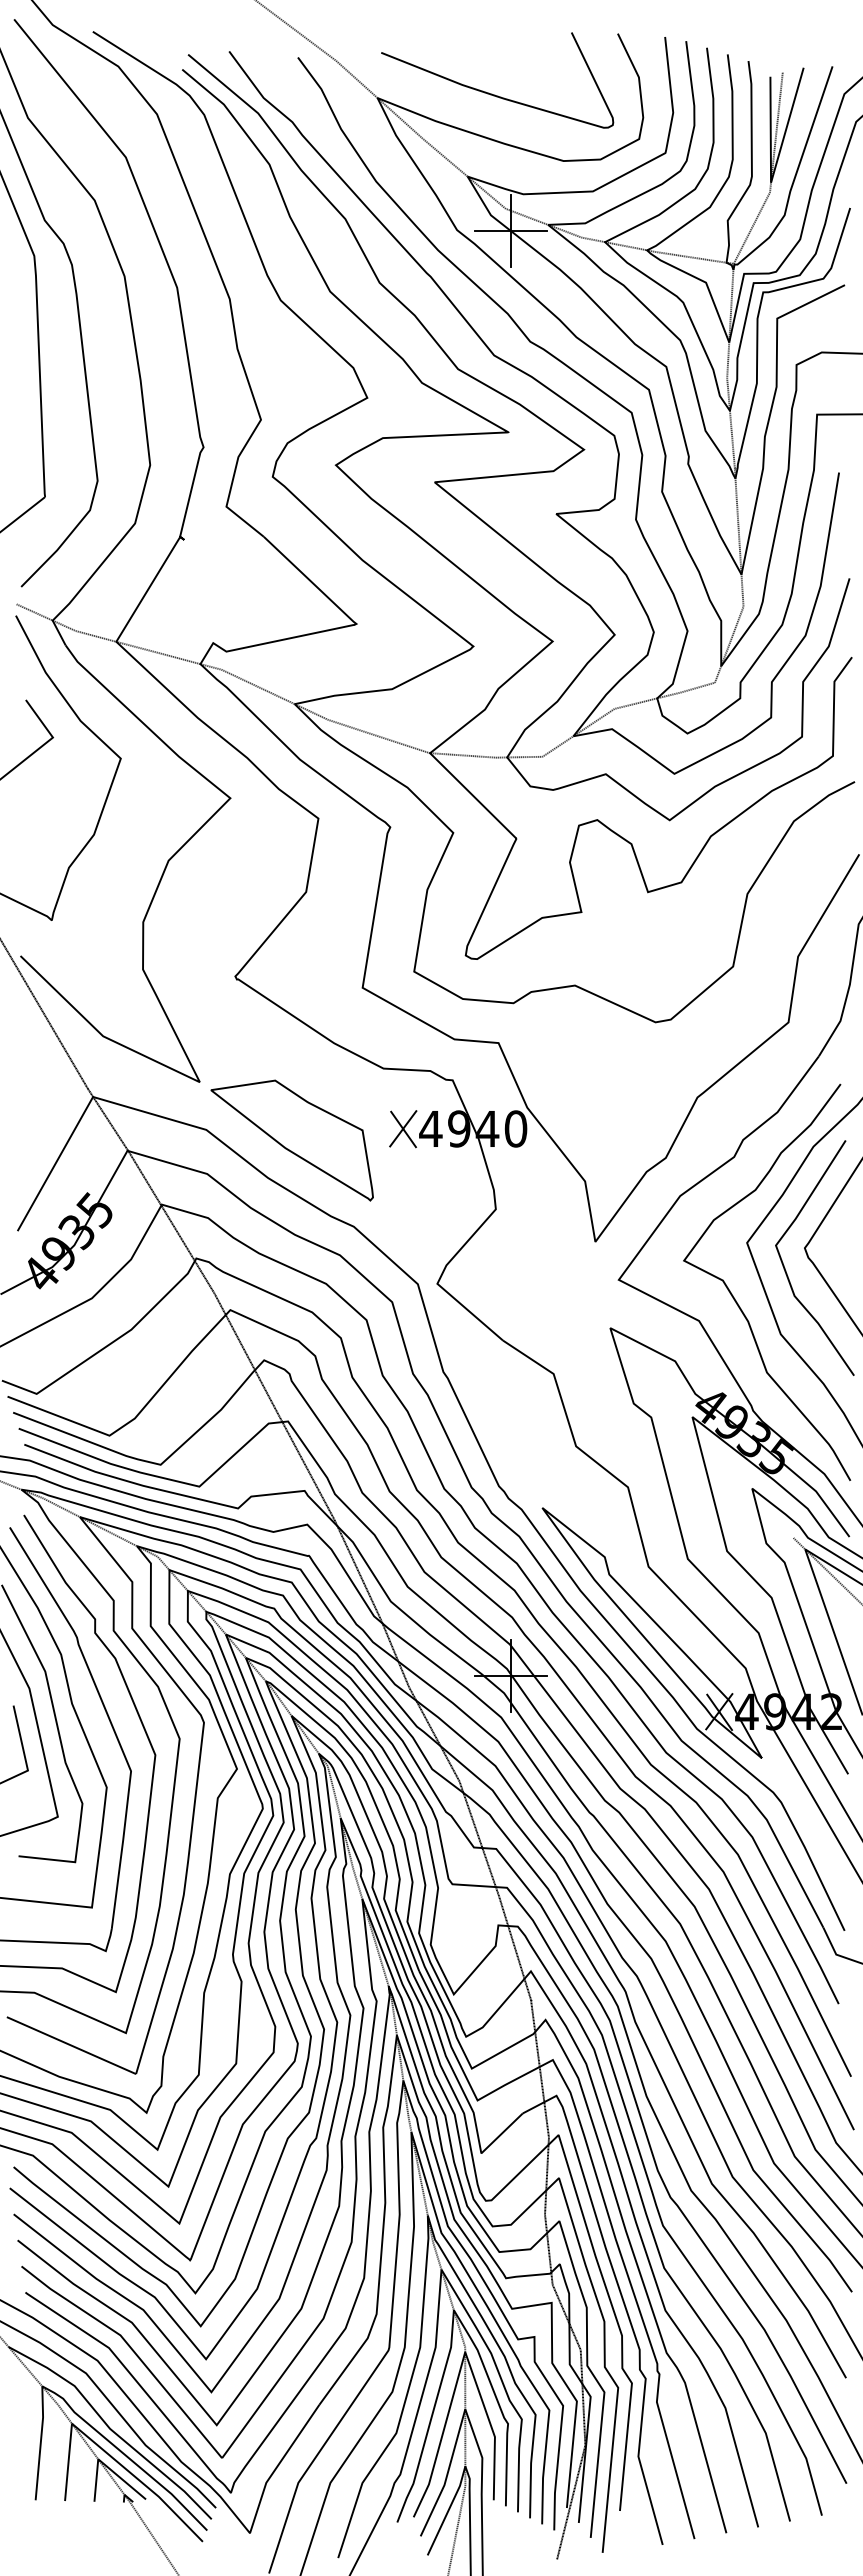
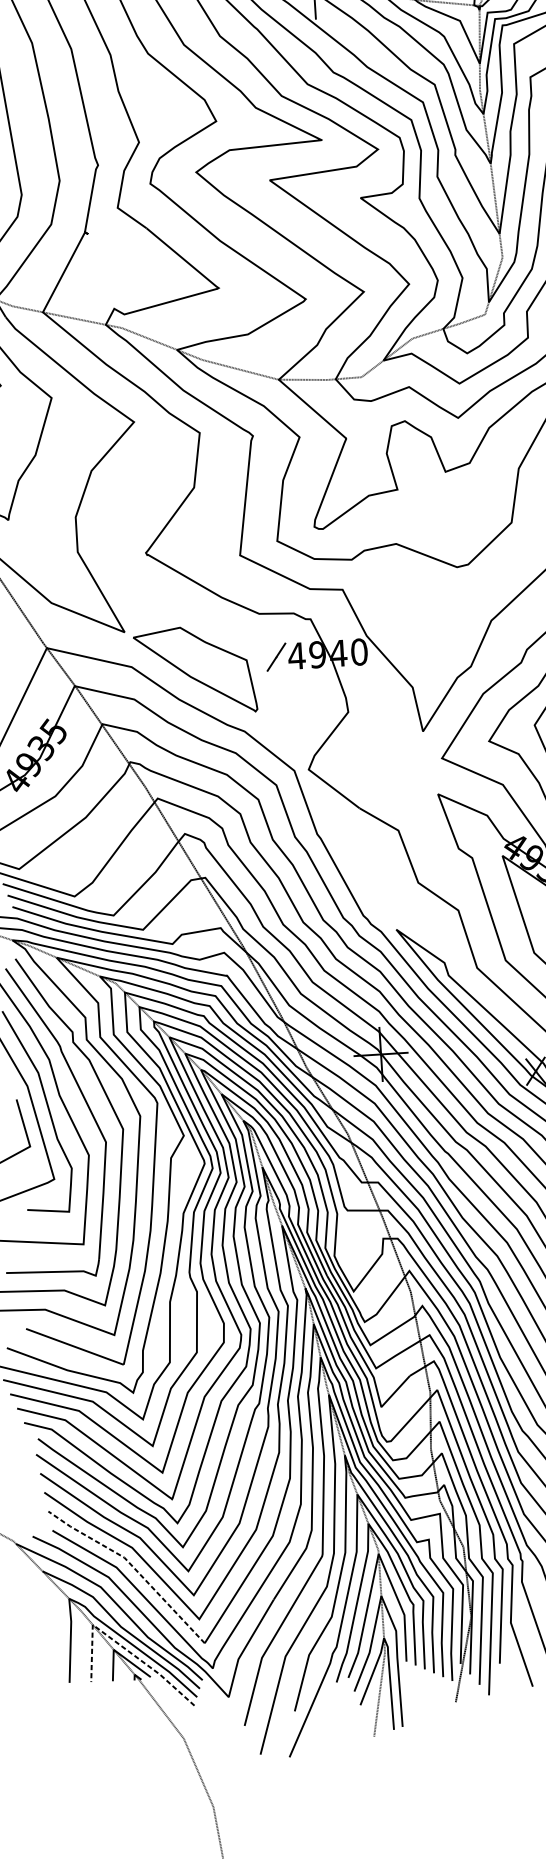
line: (403, 1129) -> (276, 657), removed
line: (131, 2349) -> (133, 1567), solid -> dashed
line: (110, 2455) -> (122, 1646), solid -> dashed

